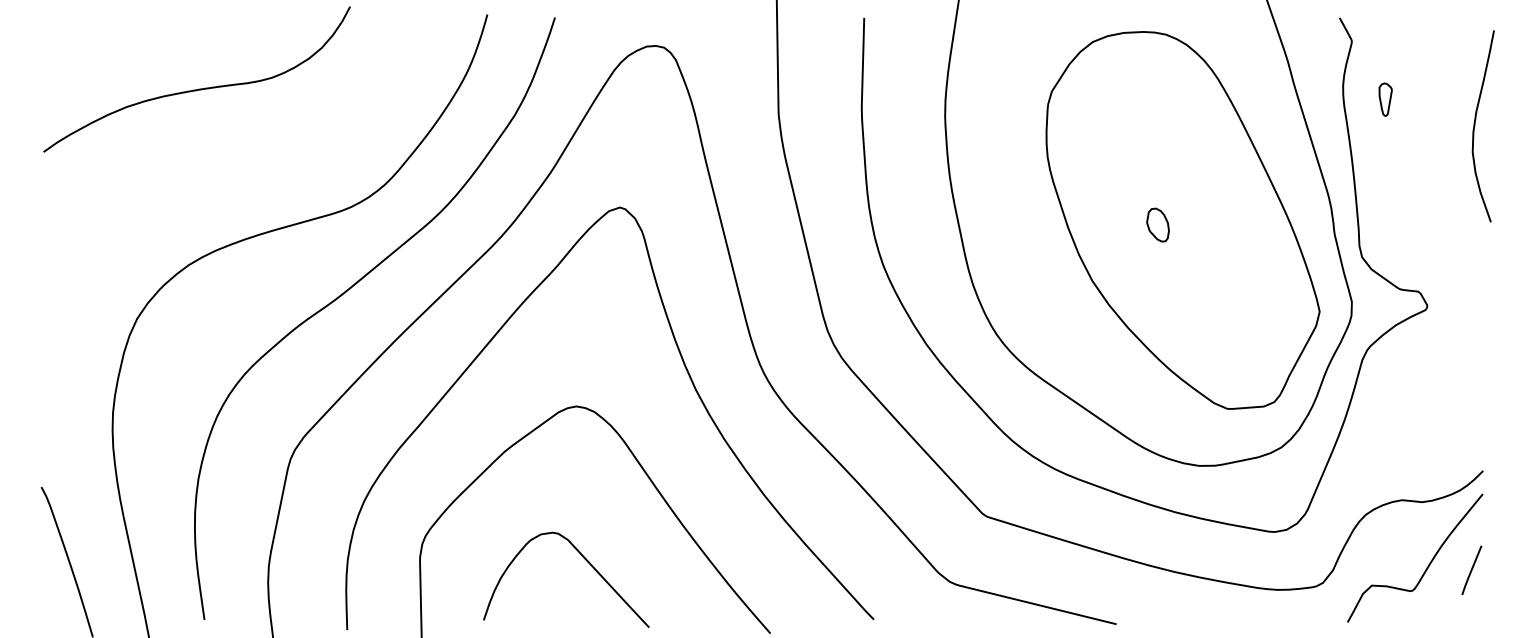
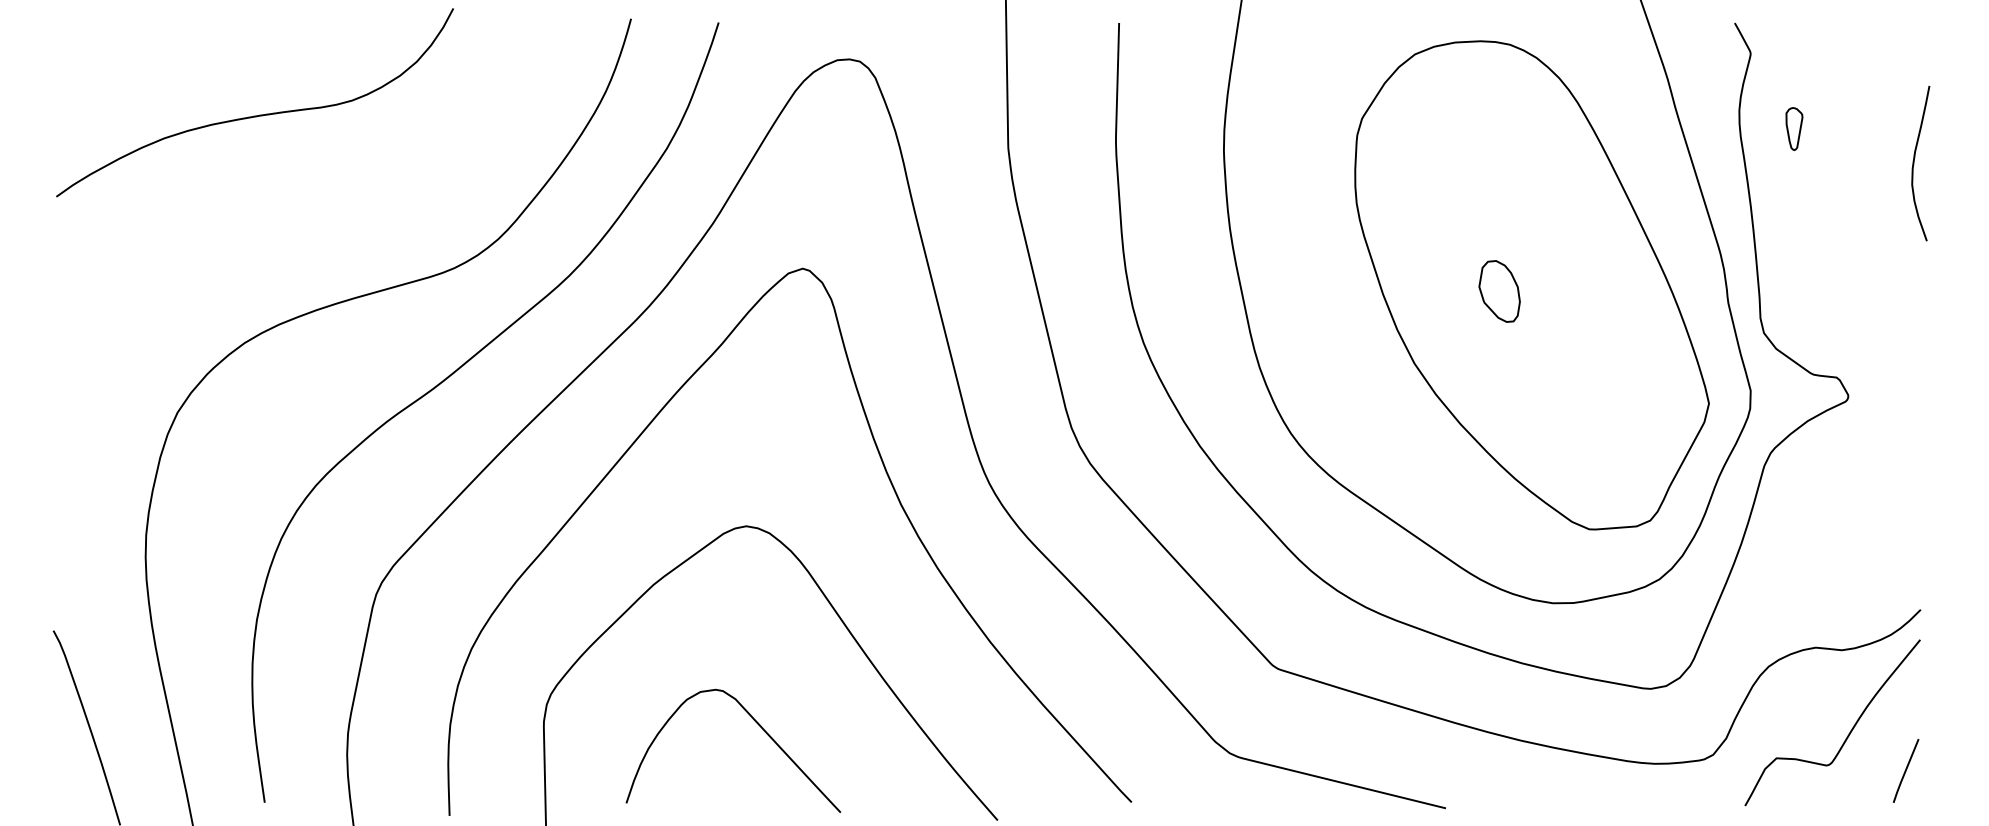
part: (1482, 126) -> (1919, 163), size x0.62
part: (1157, 224) -> (1498, 290), size x1.43
line: (1471, 570) -> (1905, 771), moved

